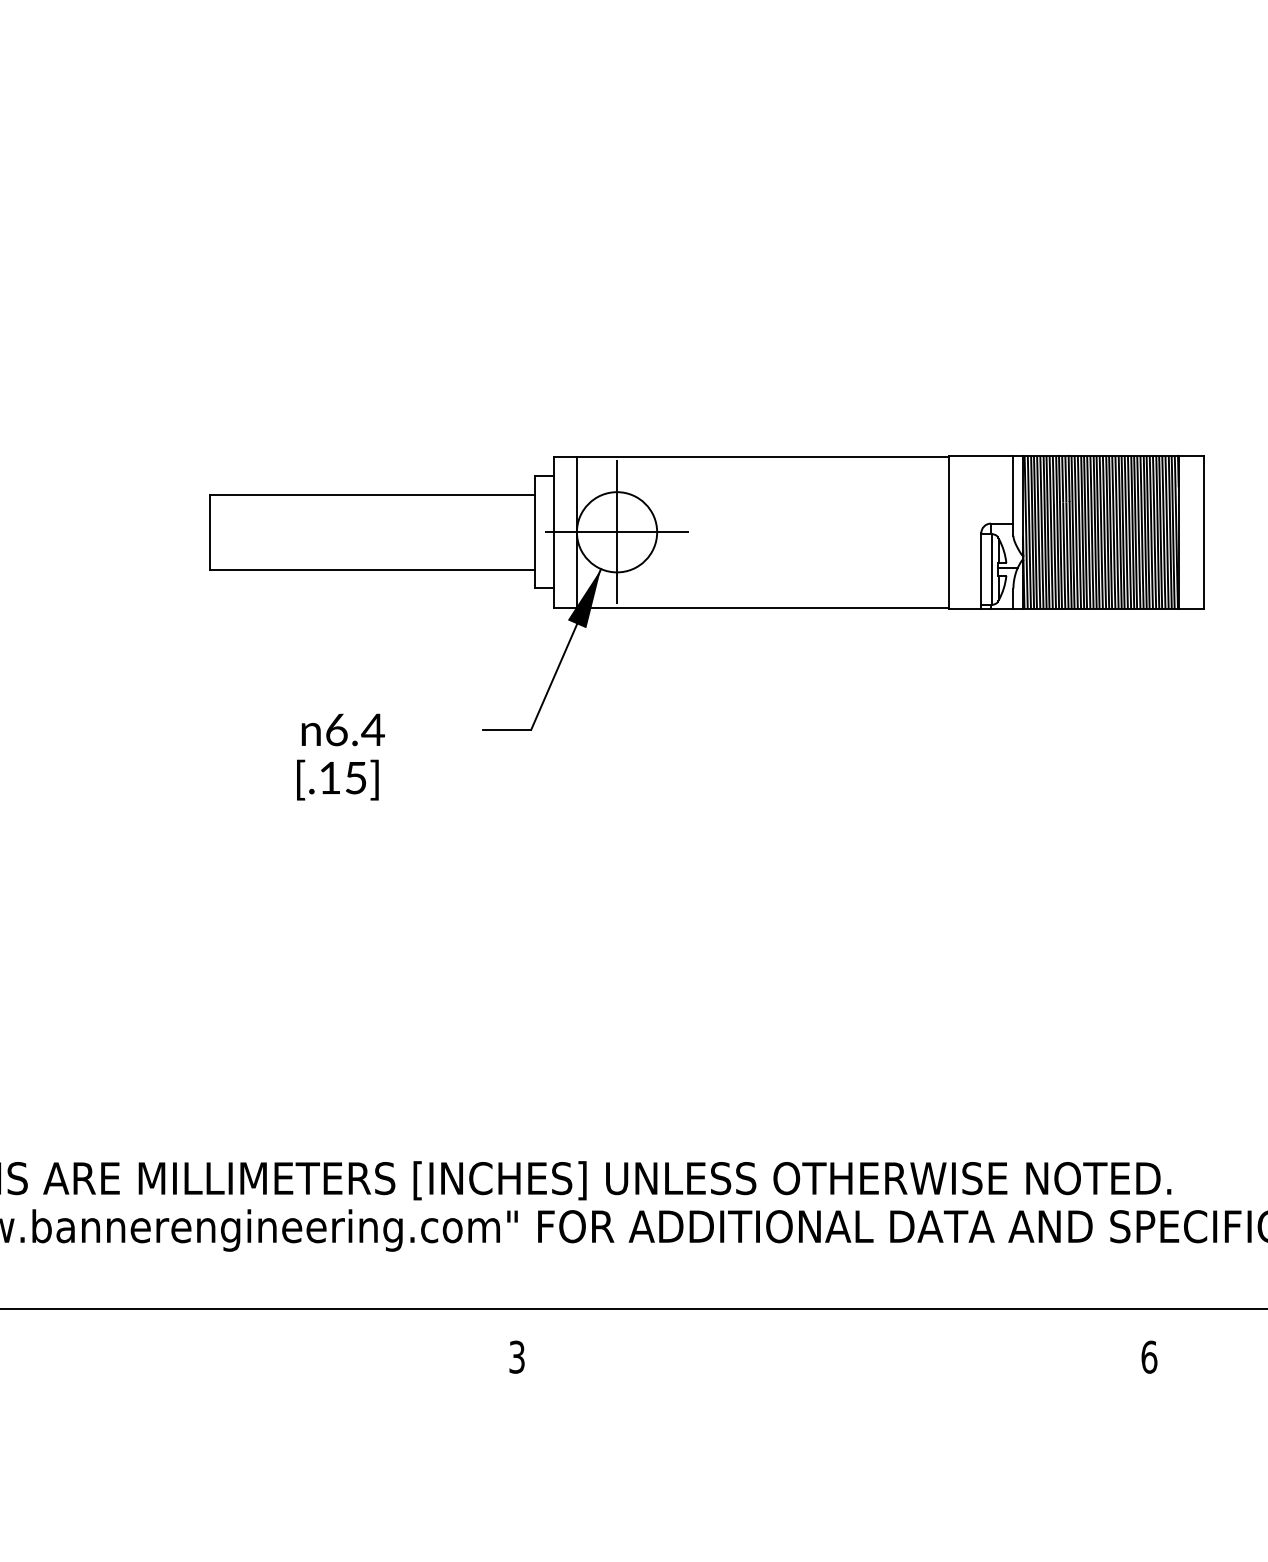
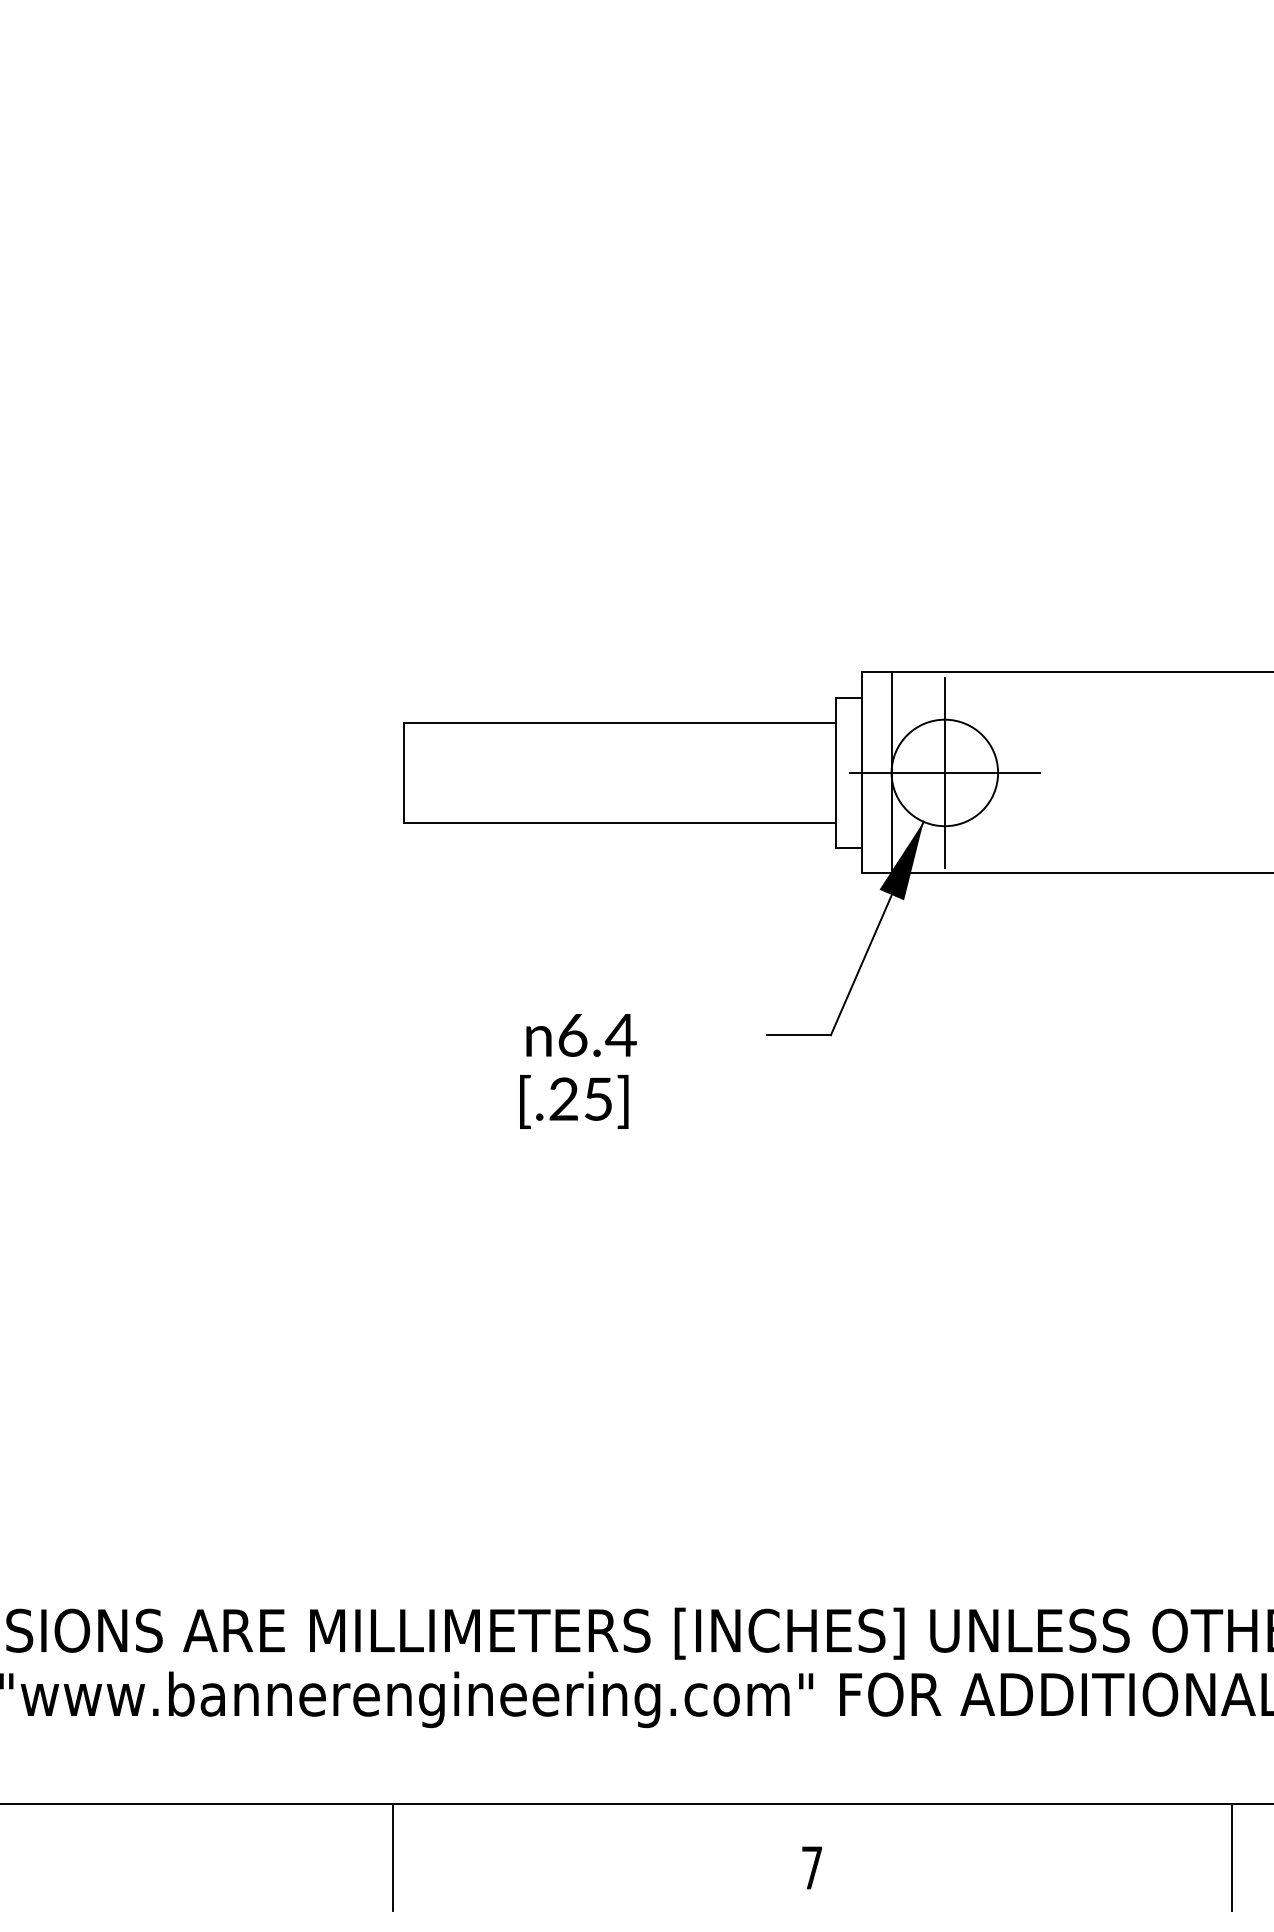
text: (329, 777) -> (563, 1098), [.15] -> [.25]
line: (201, 1349) -> (393, 1857), added
line: (833, 1349) -> (1232, 1857), added
text: (516, 1356) -> (811, 1867), 3 -> 7

